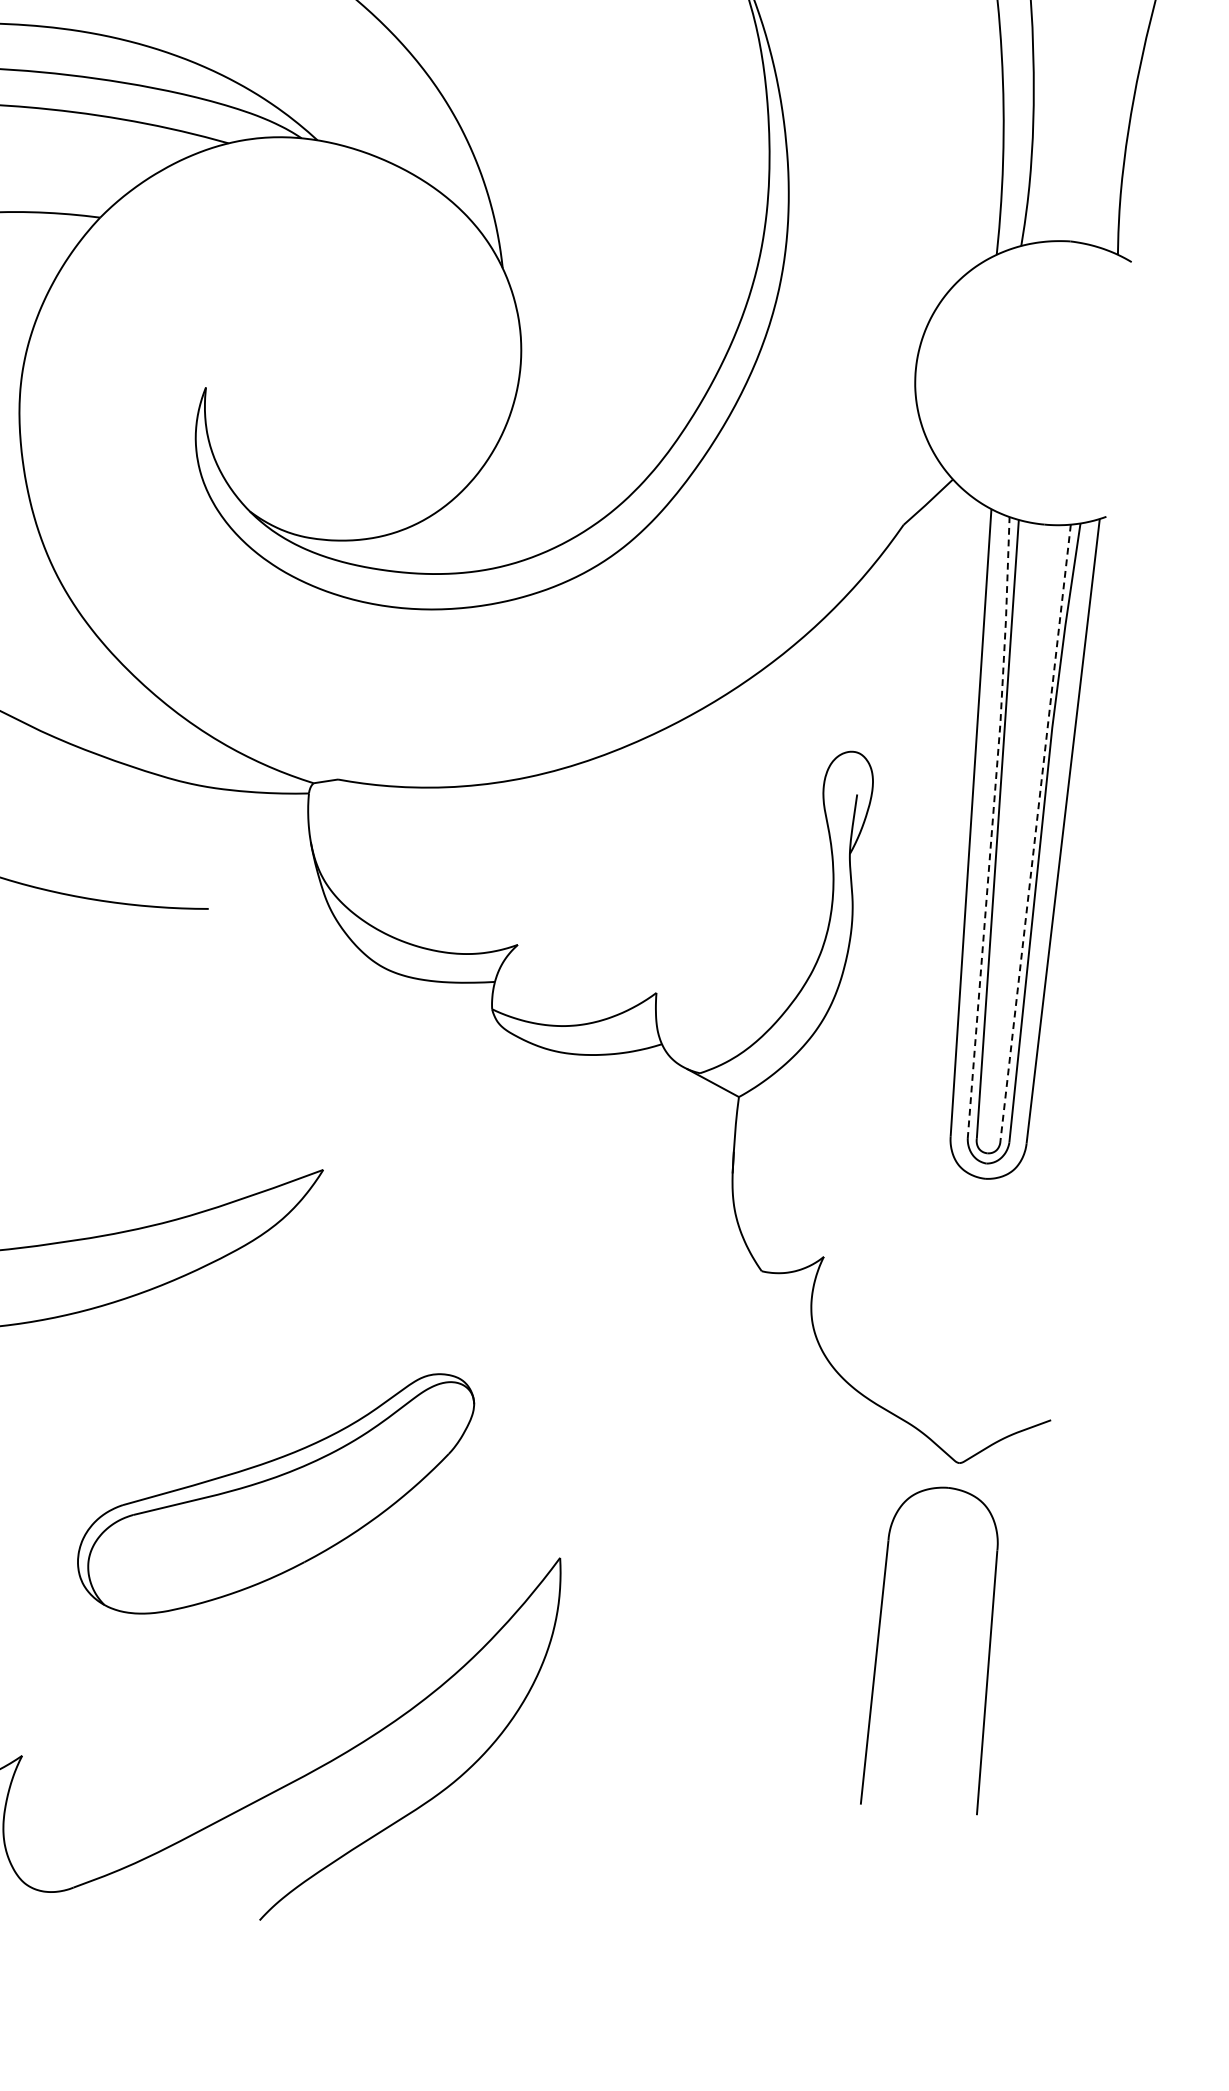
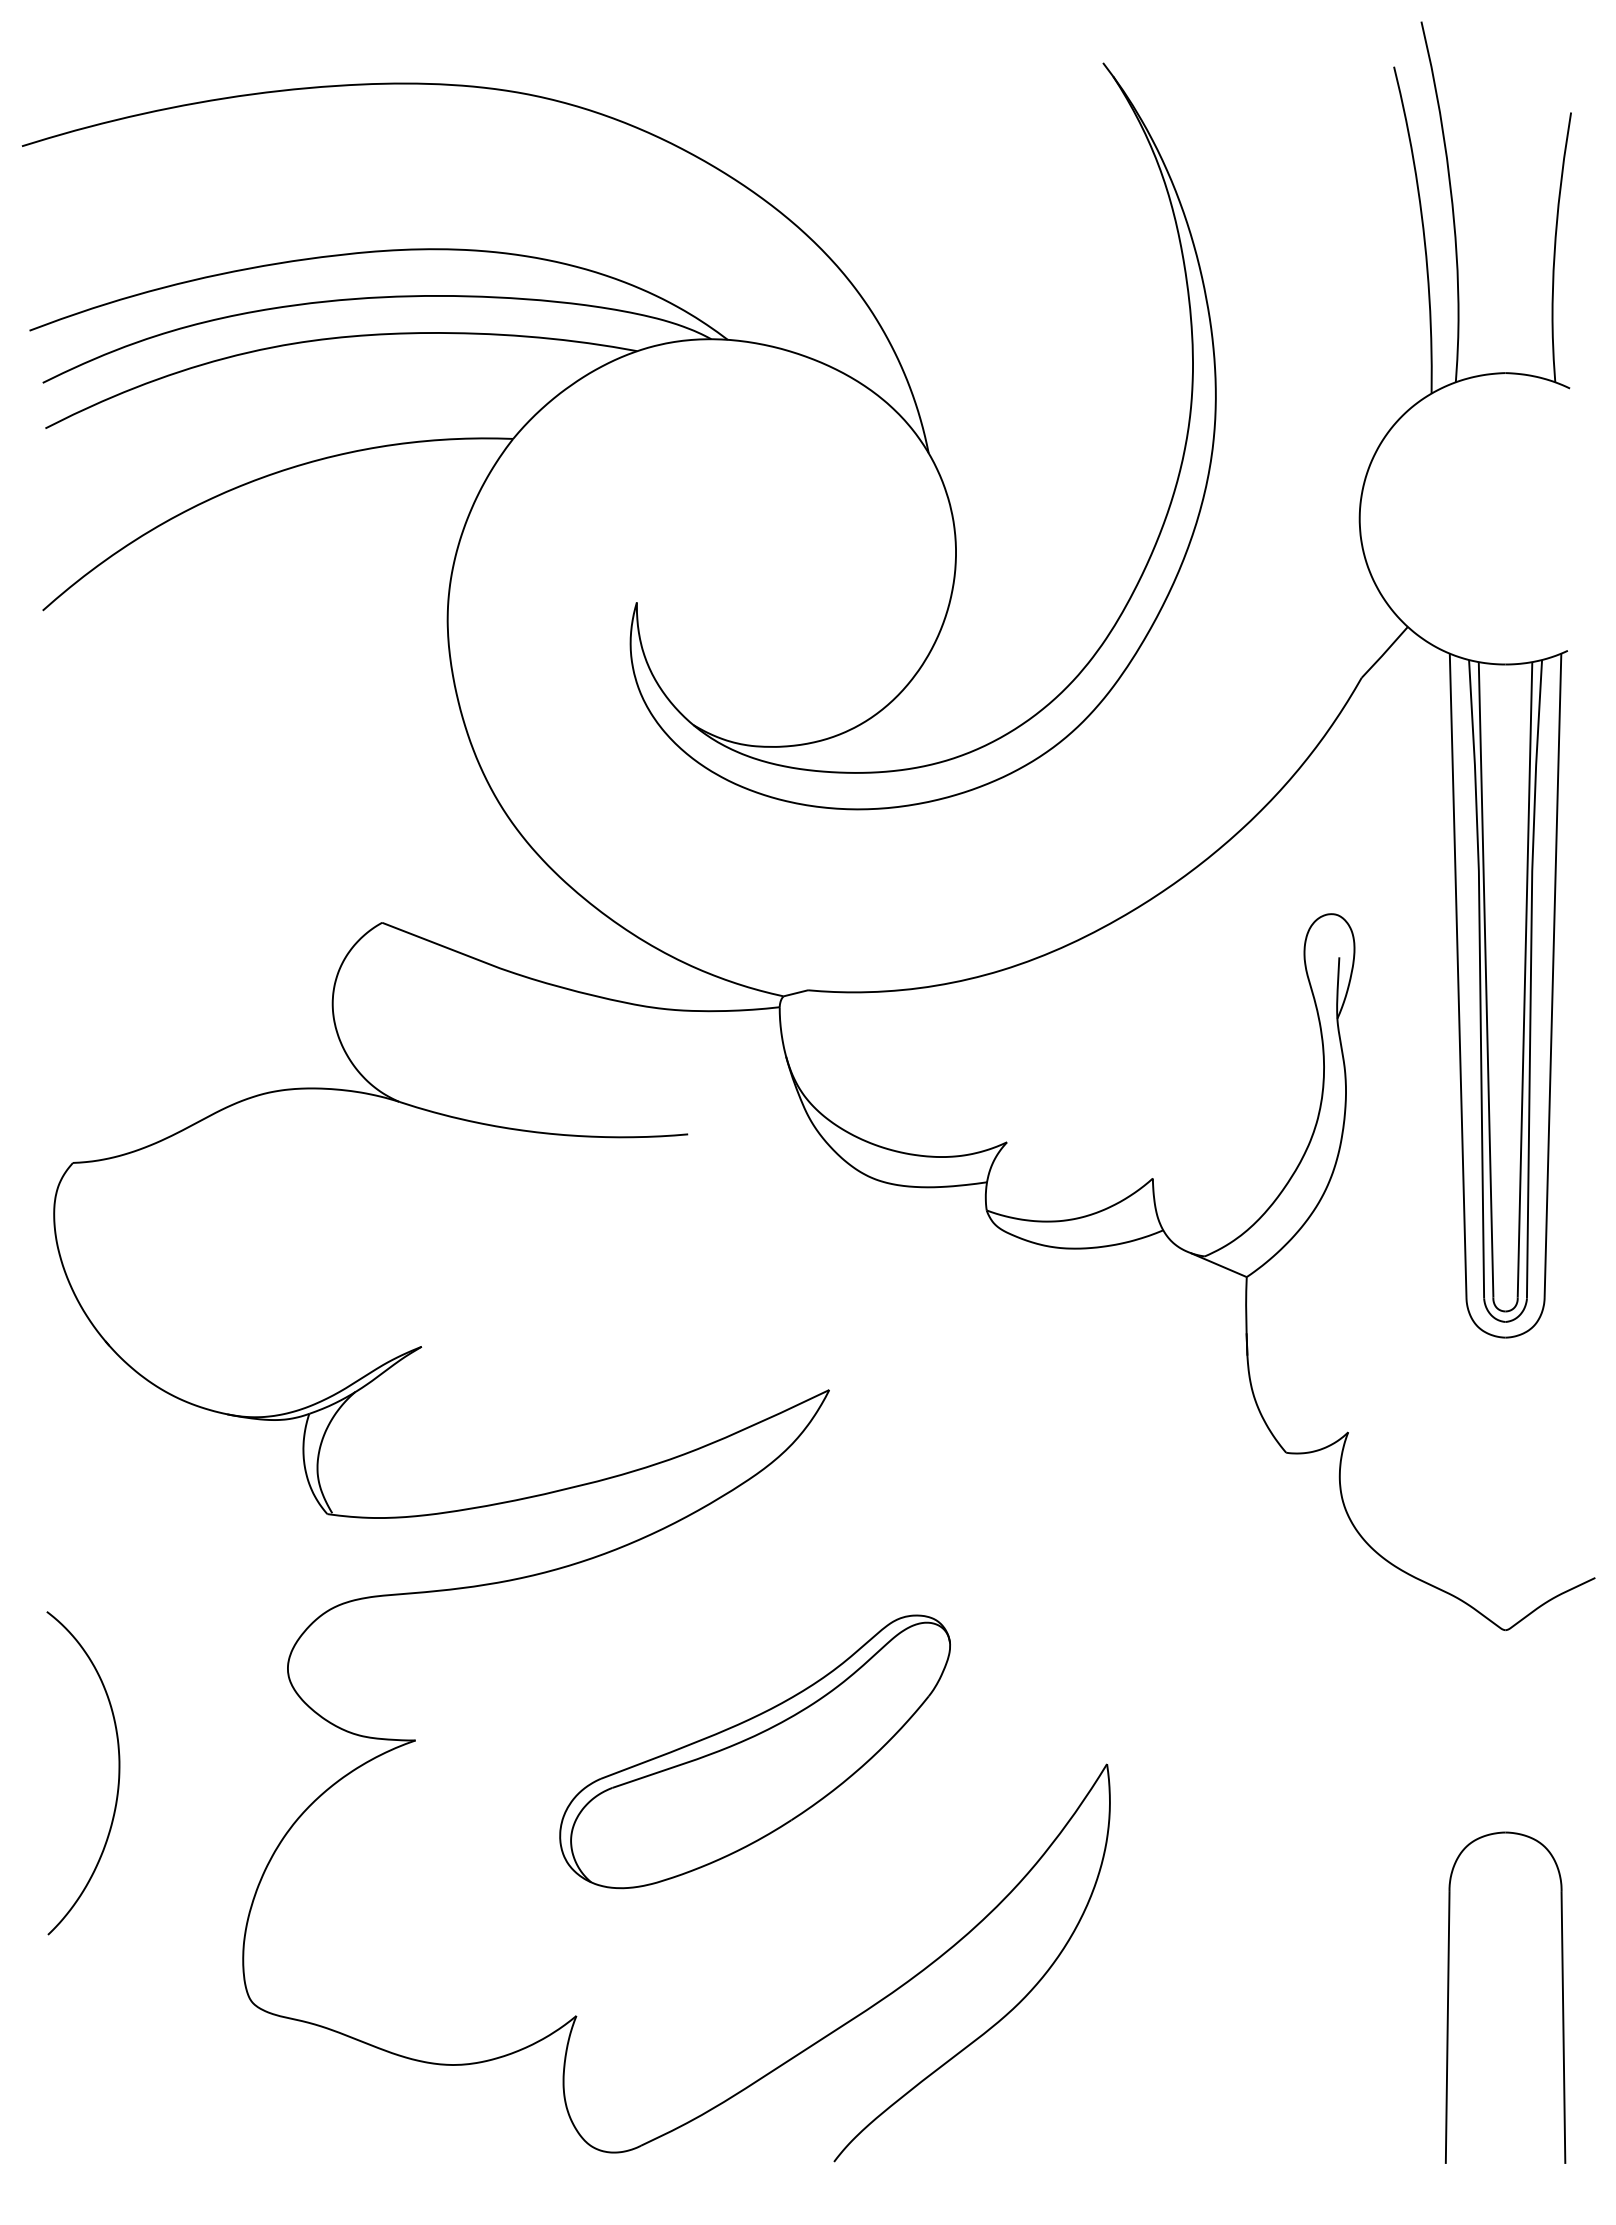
line: (992, 826) -> (1480, 977), dashed -> solid
line: (1036, 832) -> (1525, 979), dashed -> solid
part: (274, 1492) -> (754, 1751), moved
part: (879, 1637) -> (1449, 1991), moved

